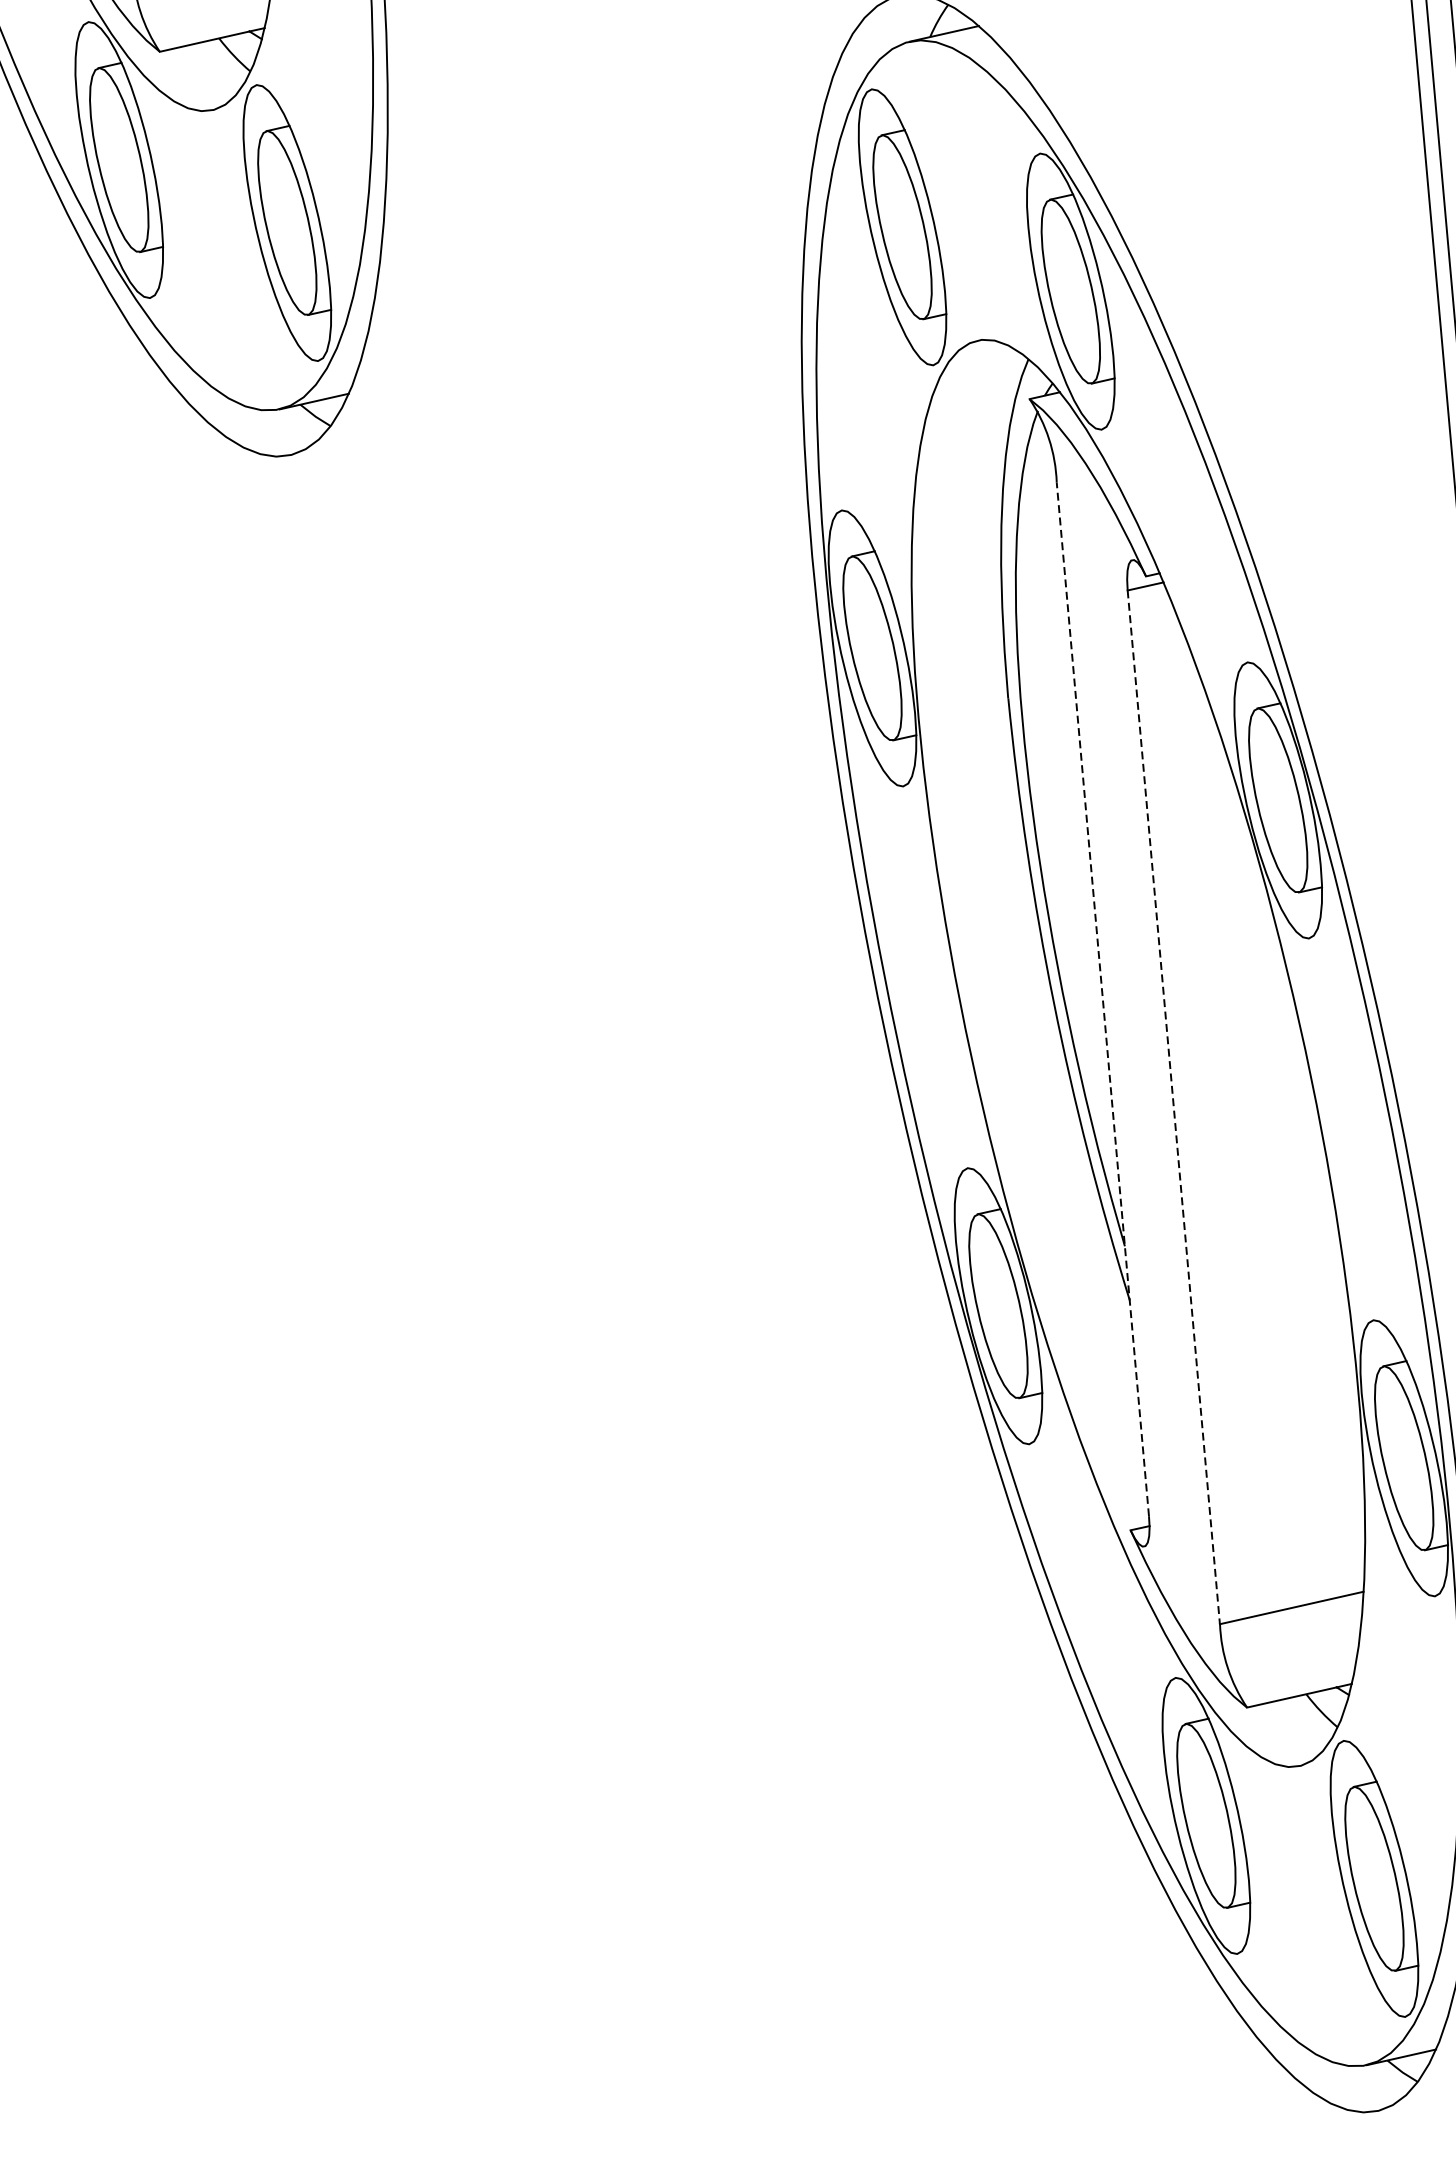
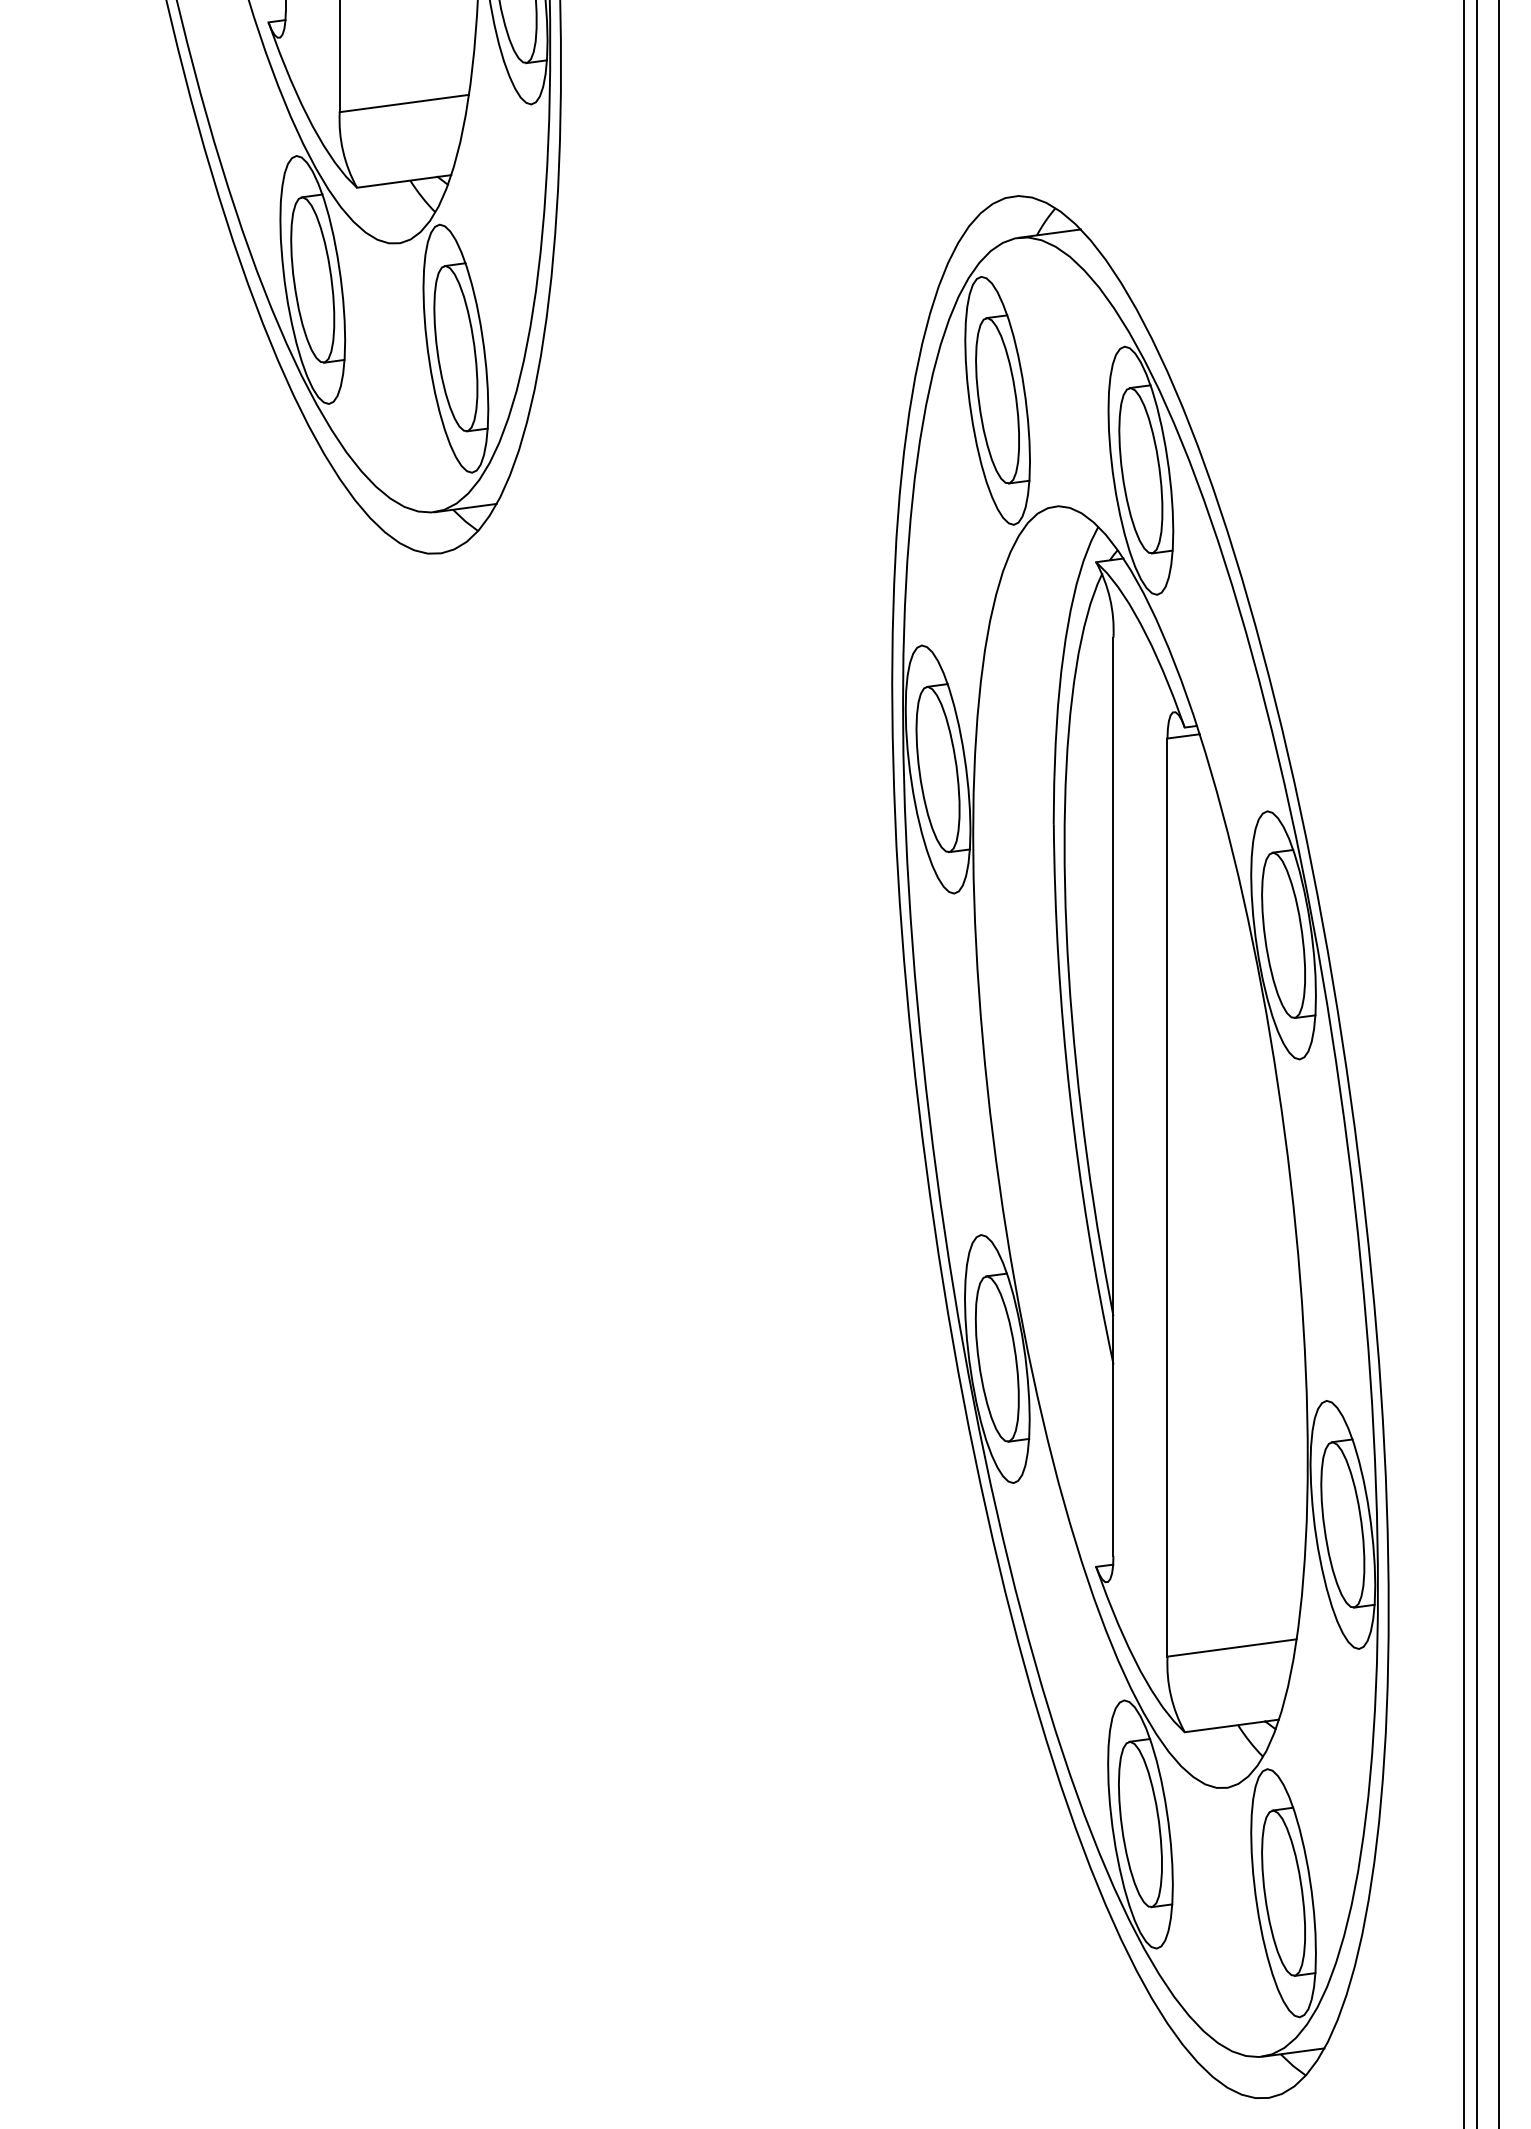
line: (1102, 998) -> (1113, 1096), dashed -> solid
line: (1173, 1108) -> (1167, 1198), dashed -> solid

